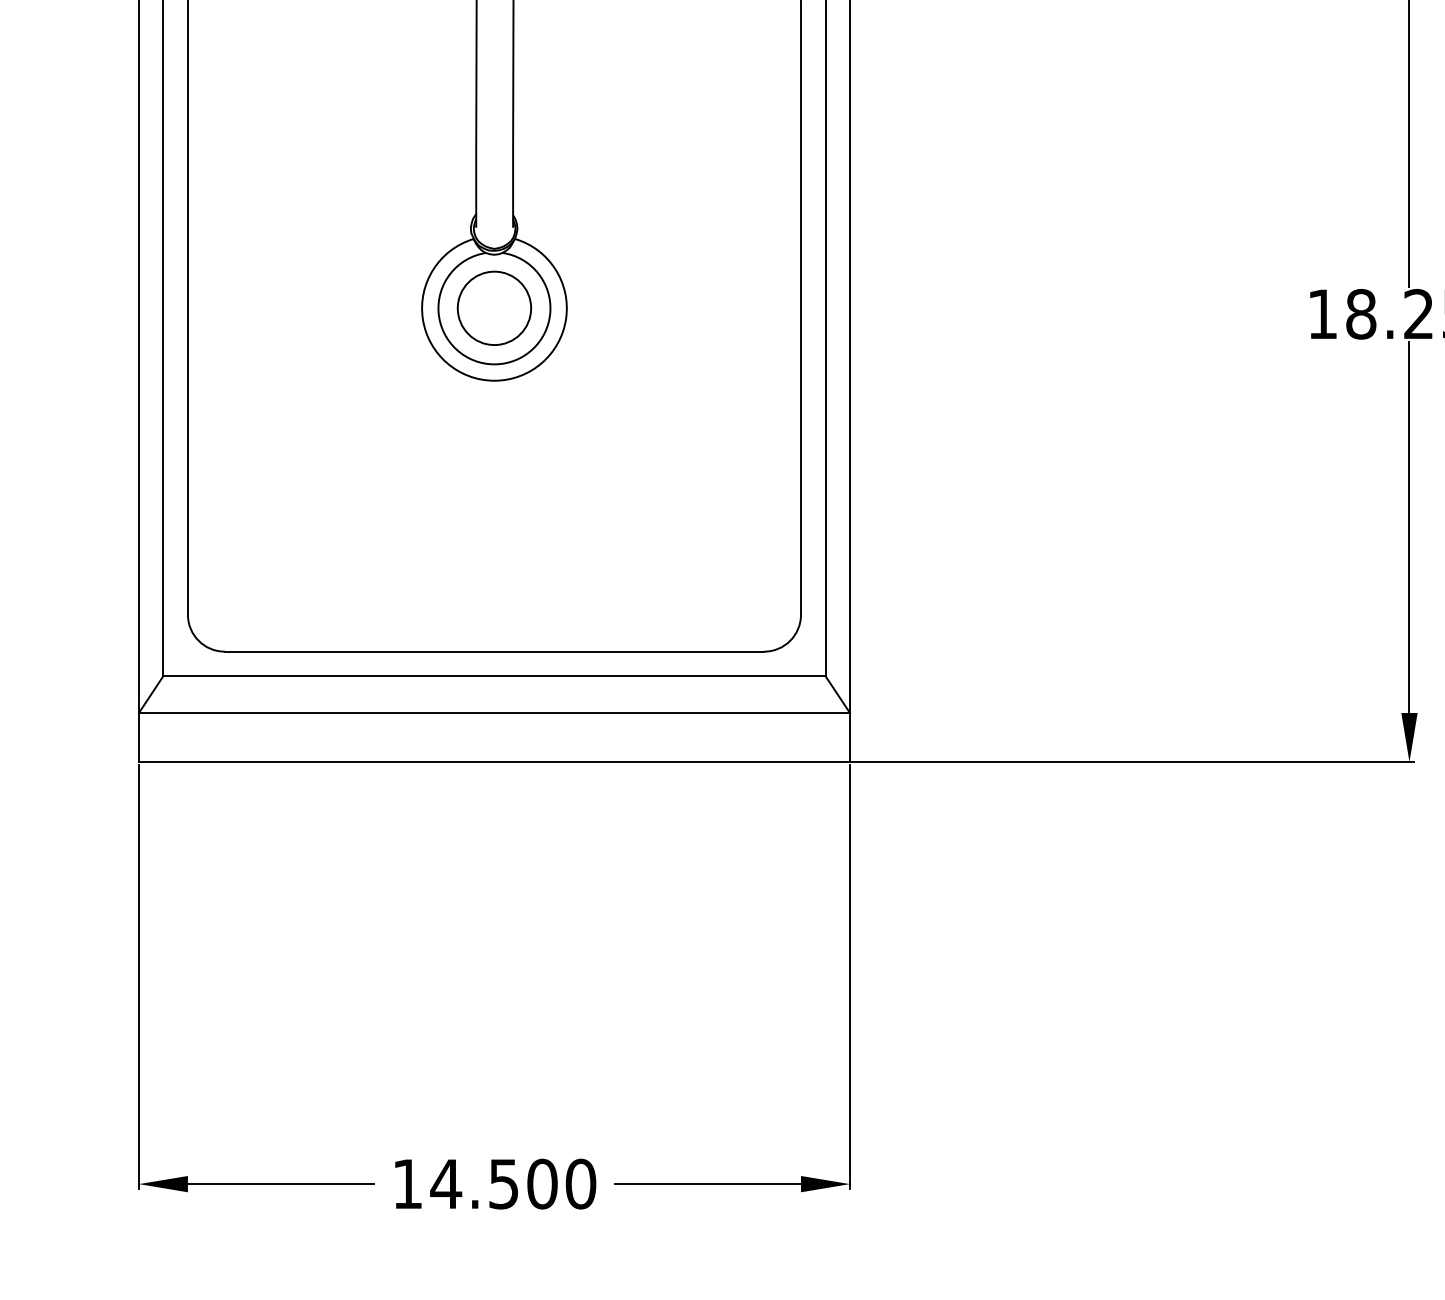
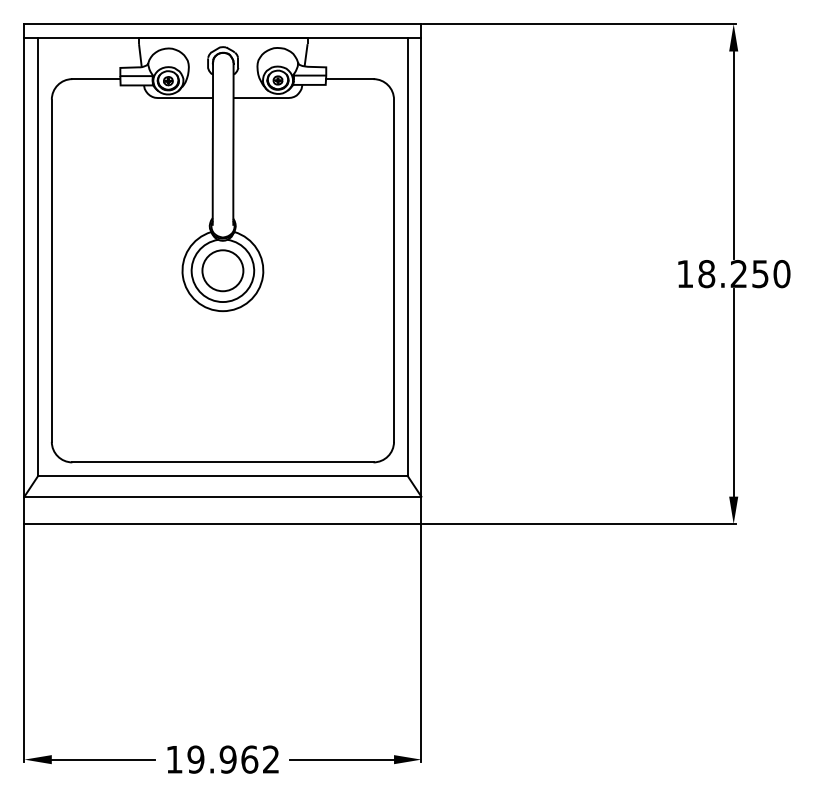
text: (513, 1183) -> (233, 759), 14.500 -> 19.962

